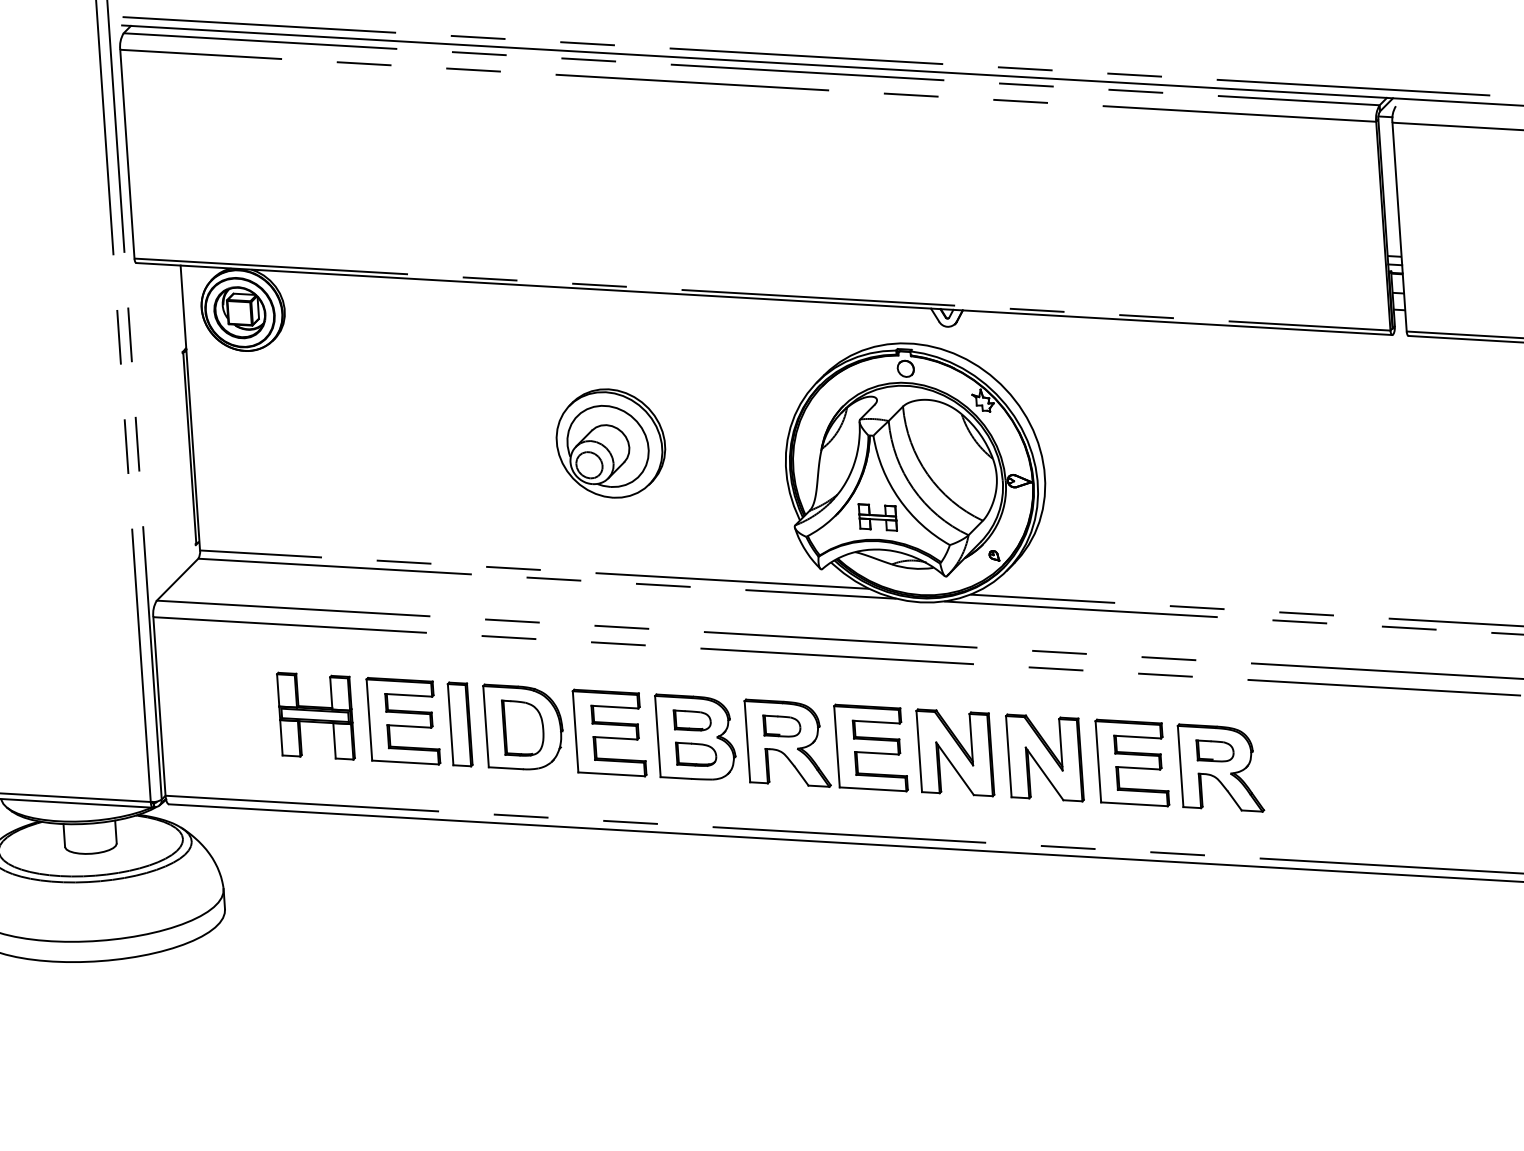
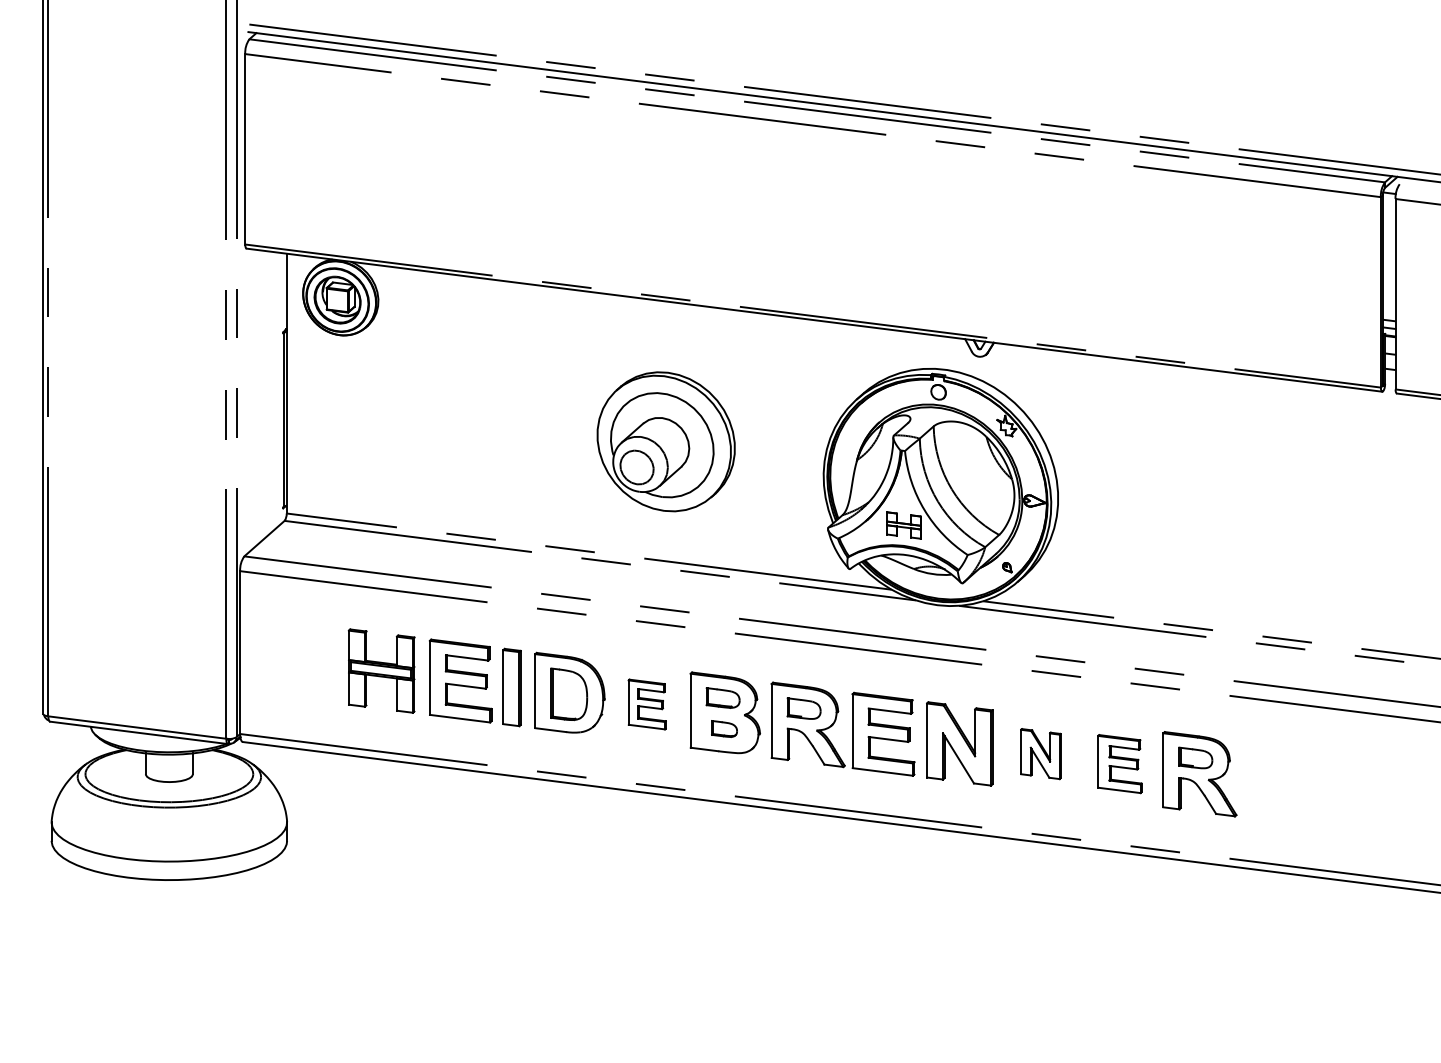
part: (611, 443) -> (666, 441), size x1.4
part: (609, 732) -> (647, 704), size x0.6
part: (696, 753) -> (724, 728), size x0.7
part: (1044, 757) -> (1040, 753), size x0.6
part: (1131, 762) -> (1119, 763), size x0.7

